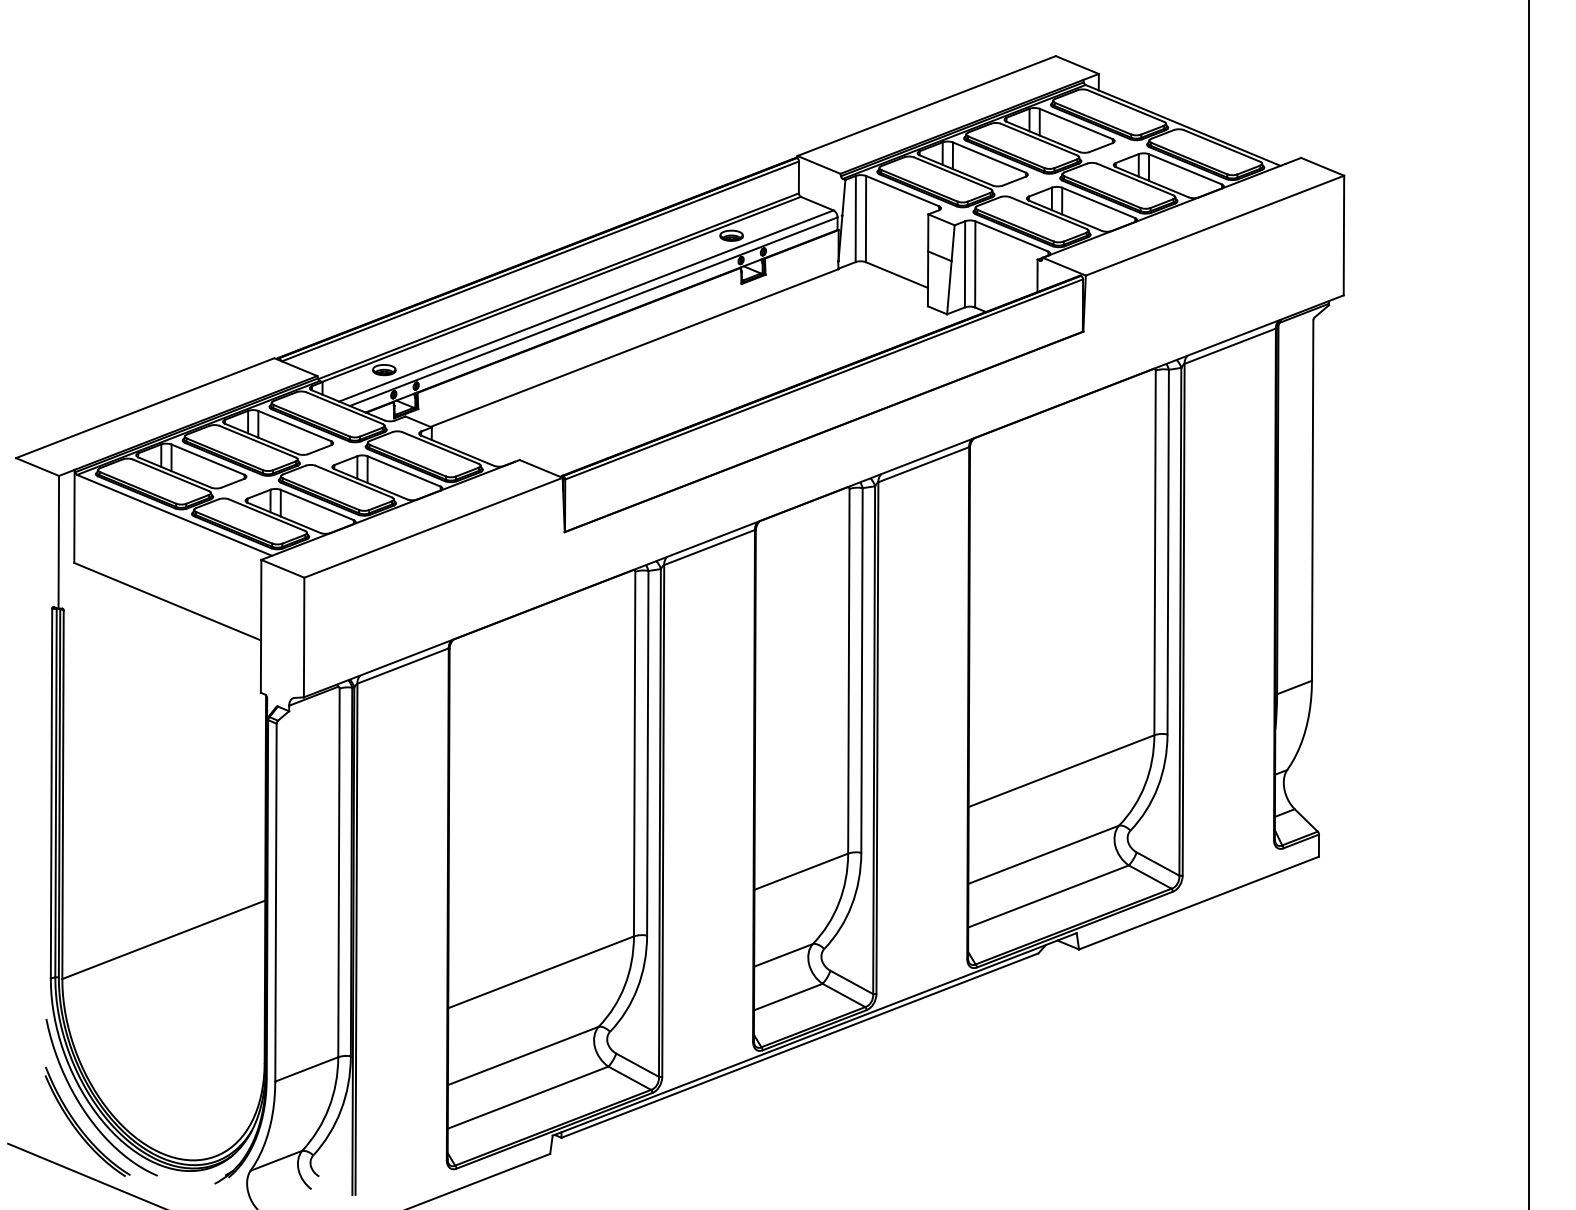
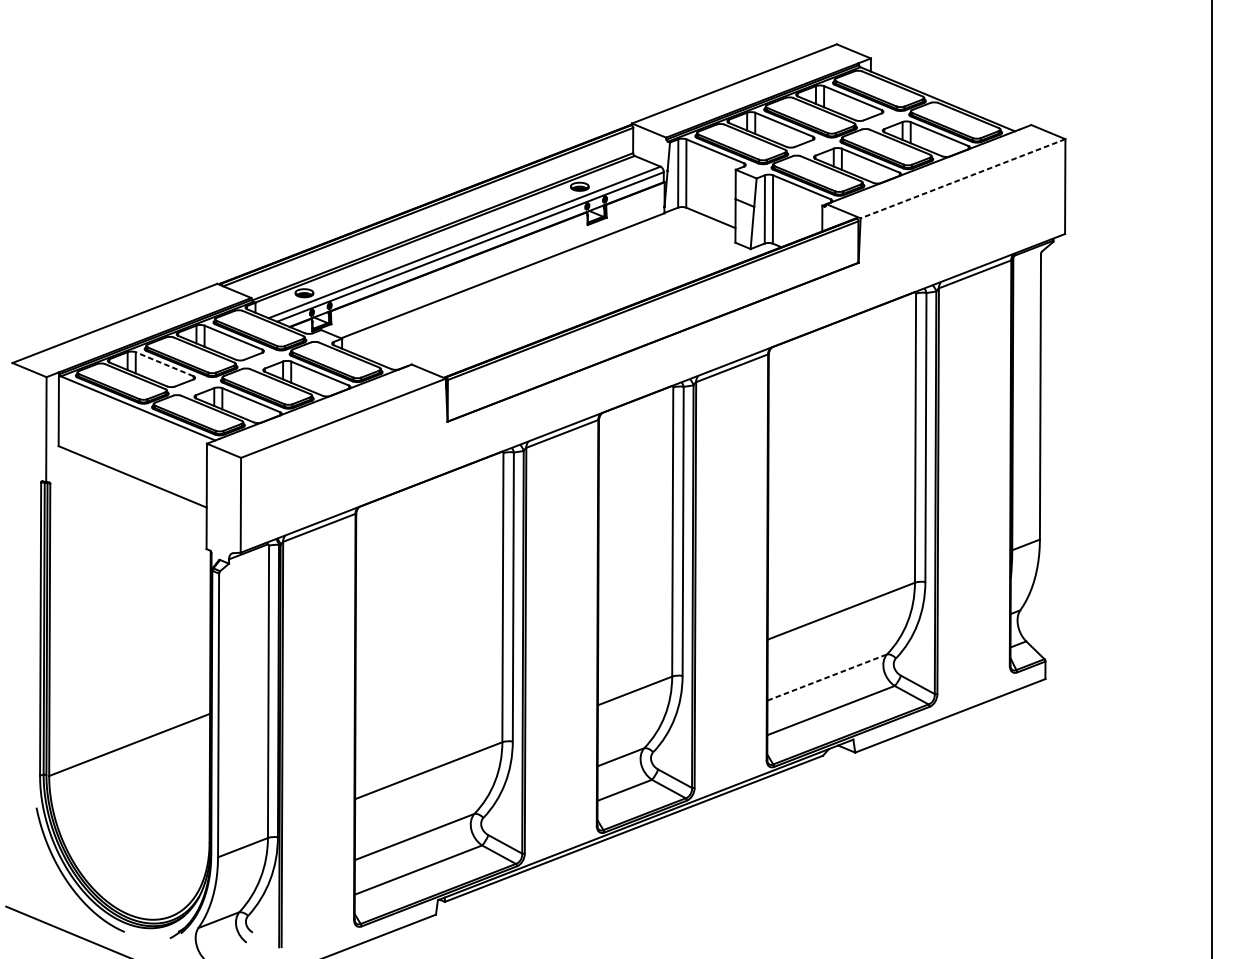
line: (1214, 225) -> (962, 178), solid -> dashed
line: (207, 459) -> (164, 364), solid -> dashed
line: (1043, 854) -> (827, 677), solid -> dashed
part: (80, 1127) -> (63, 893), removed

